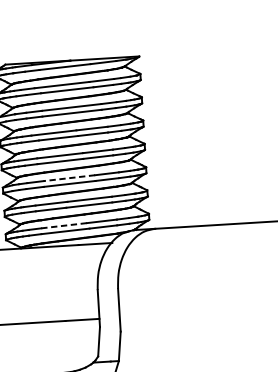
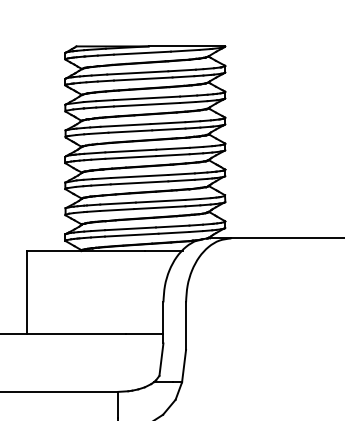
line: (69, 178) -> (139, 176), dashed -> solid
line: (64, 225) -> (130, 228), dashed -> solid

